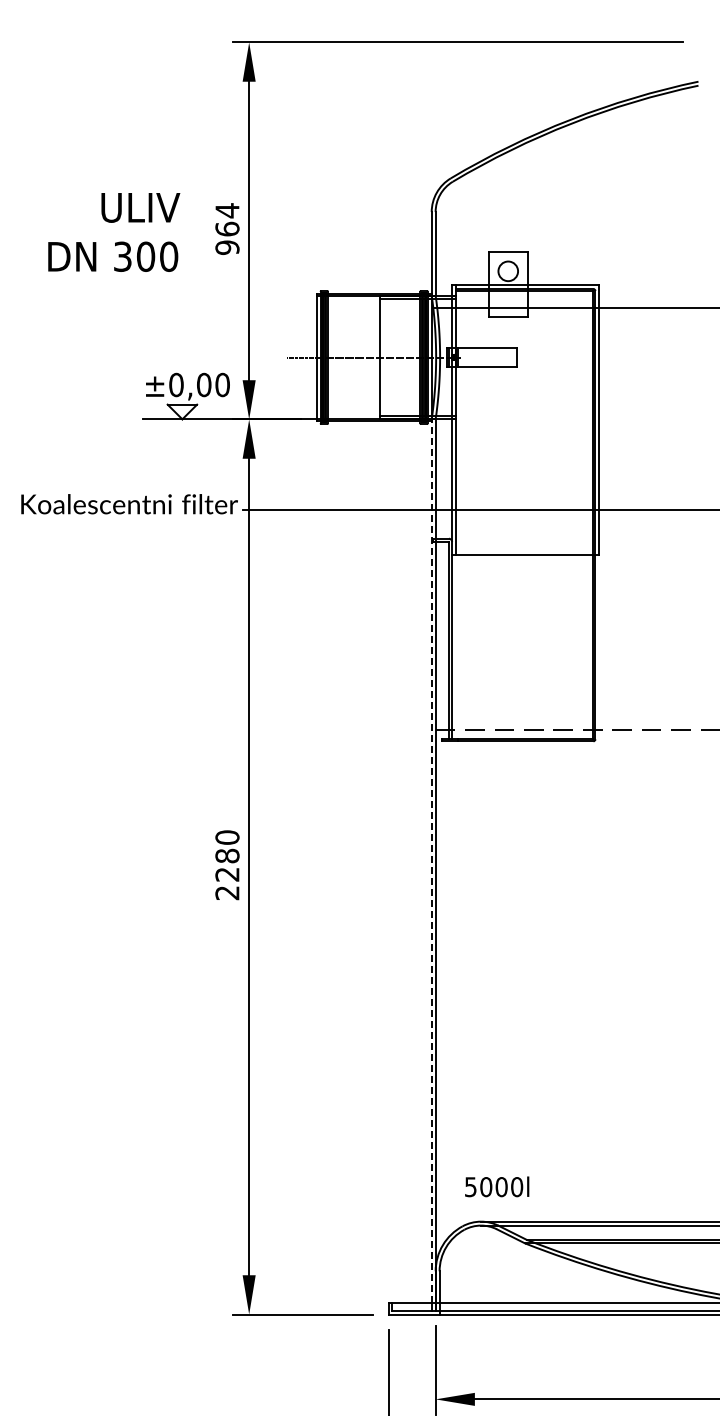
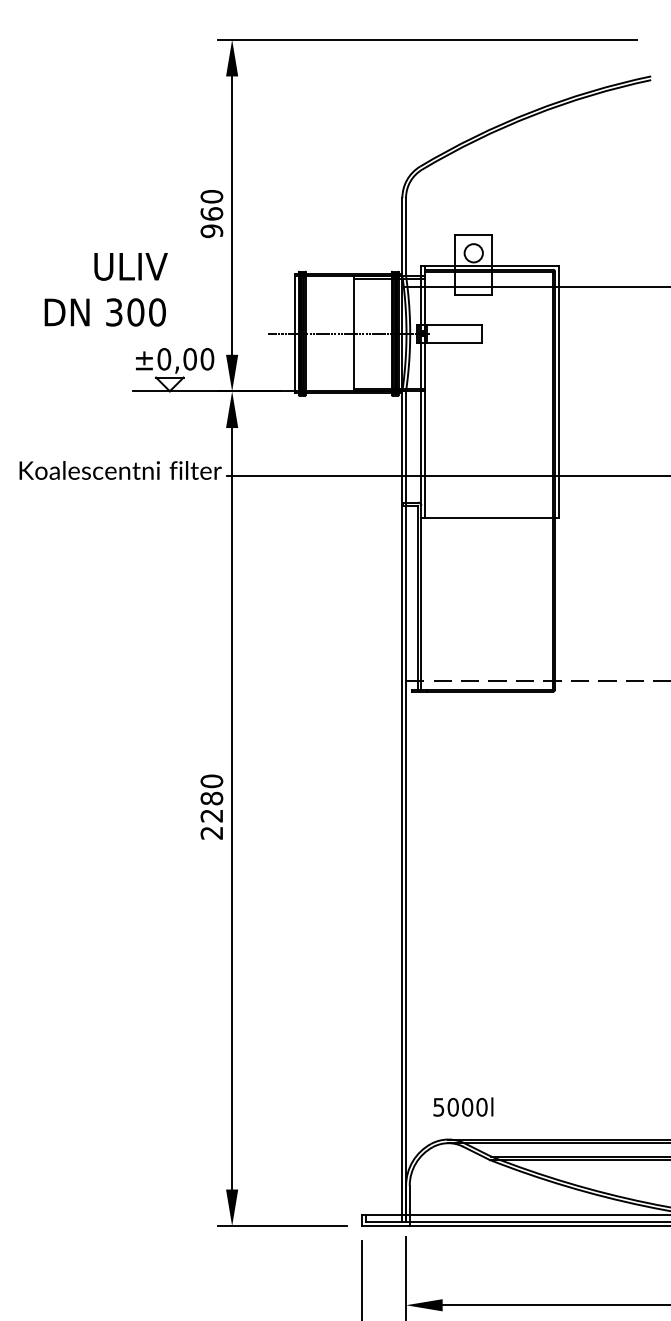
text: (227, 210) -> (211, 196), 964 -> 960
text: (114, 232) -> (106, 289), moved
line: (431, 862) -> (402, 804), dashed -> solid

